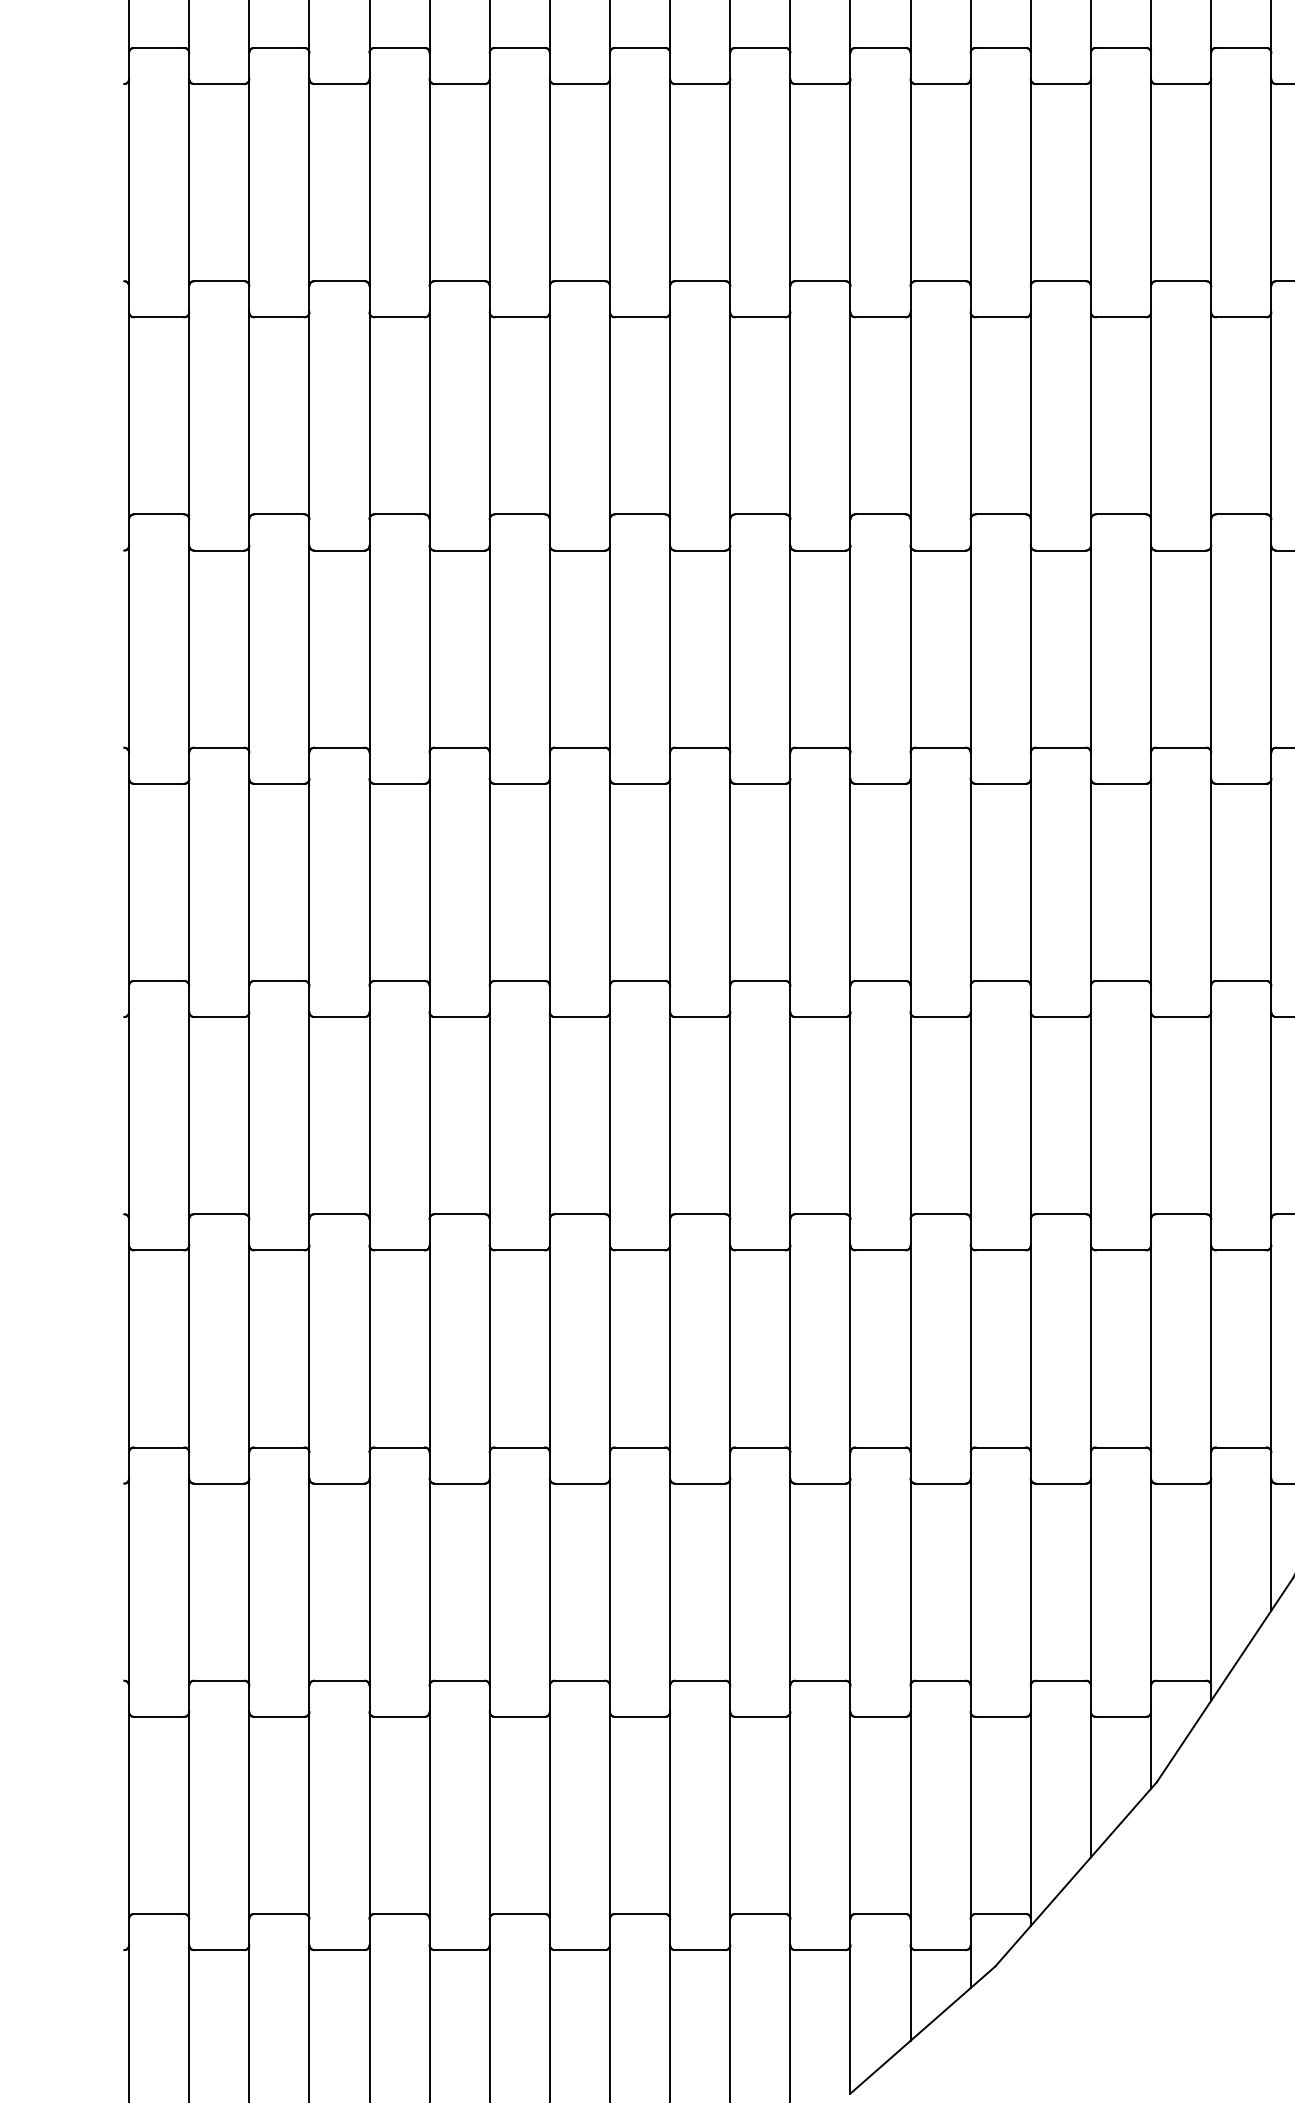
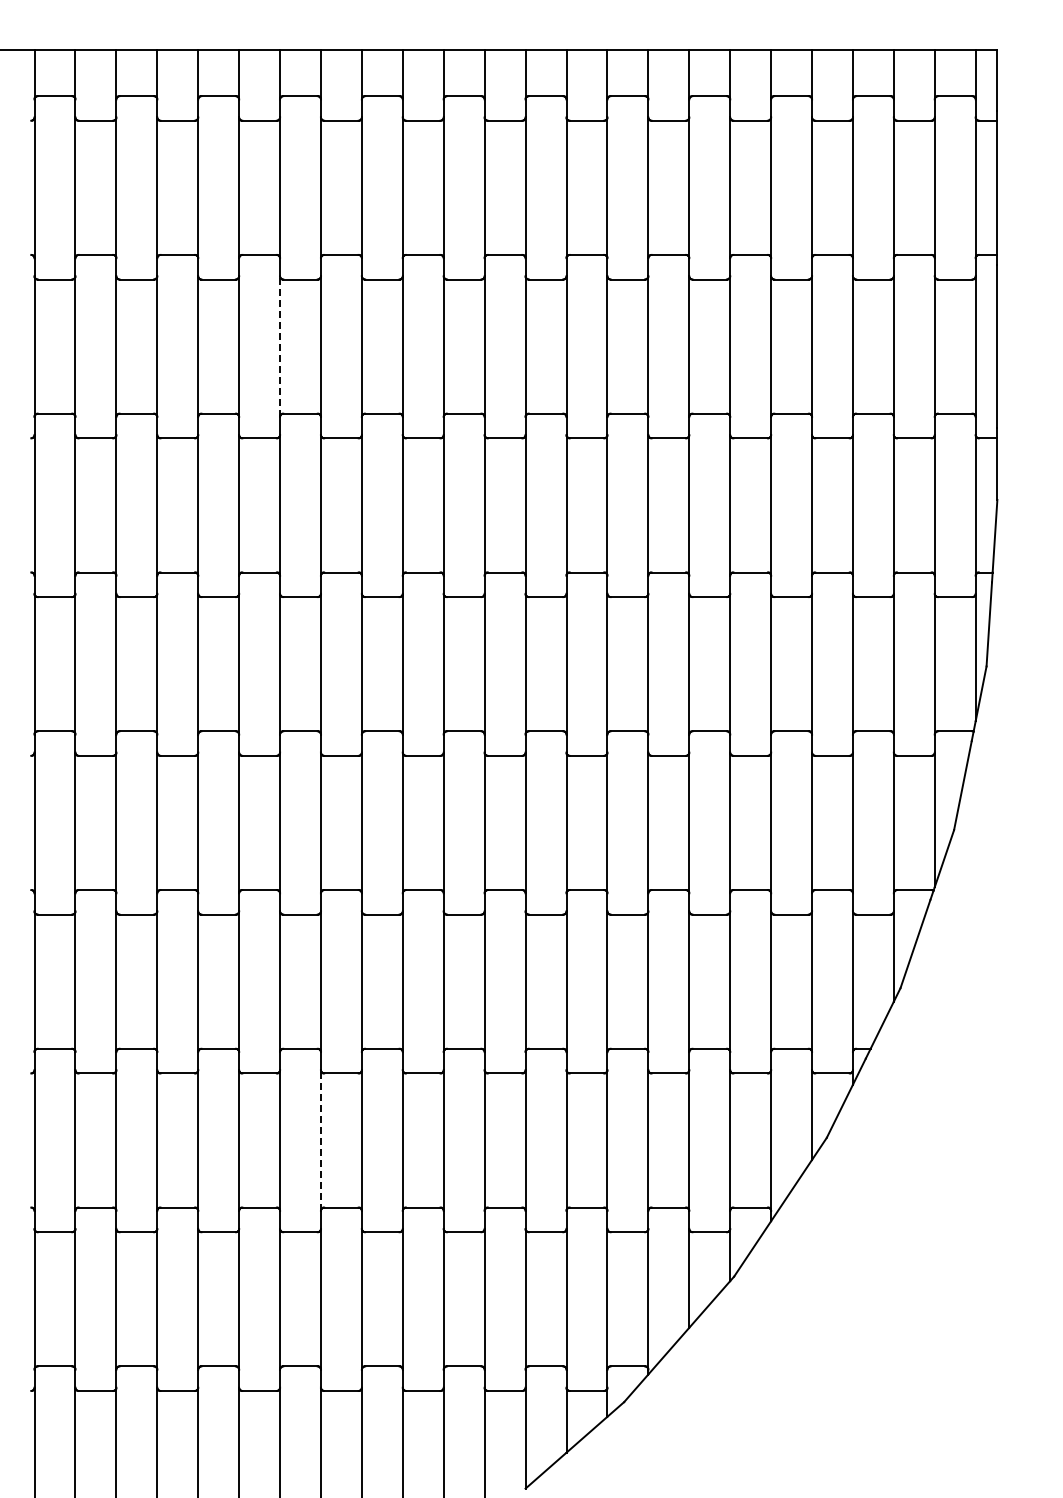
line: (490, 415) -> (280, 346), solid -> dashed
line: (549, 1582) -> (320, 1140), solid -> dashed

